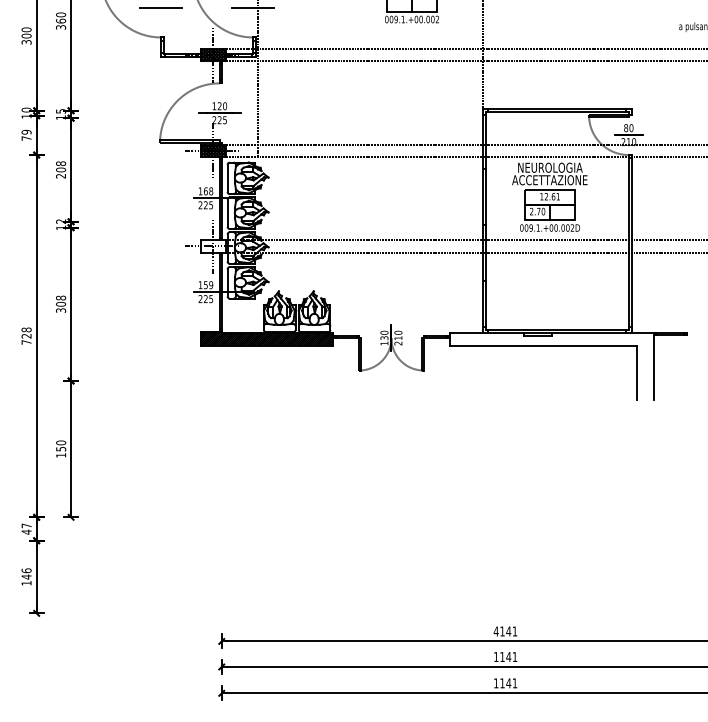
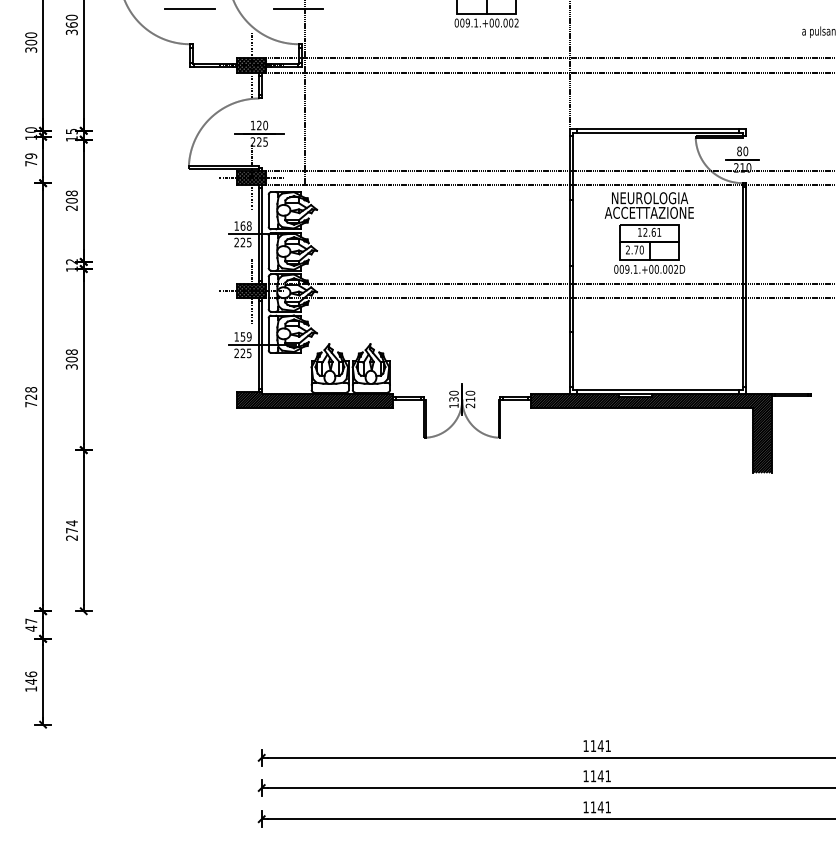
hatch: (213, 245) -> (251, 290), added
hatch: (551, 366) -> (651, 432), added
text: (60, 449) -> (71, 530), 150 -> 274
text: (496, 631) -> (586, 745), 4141 -> 1141

